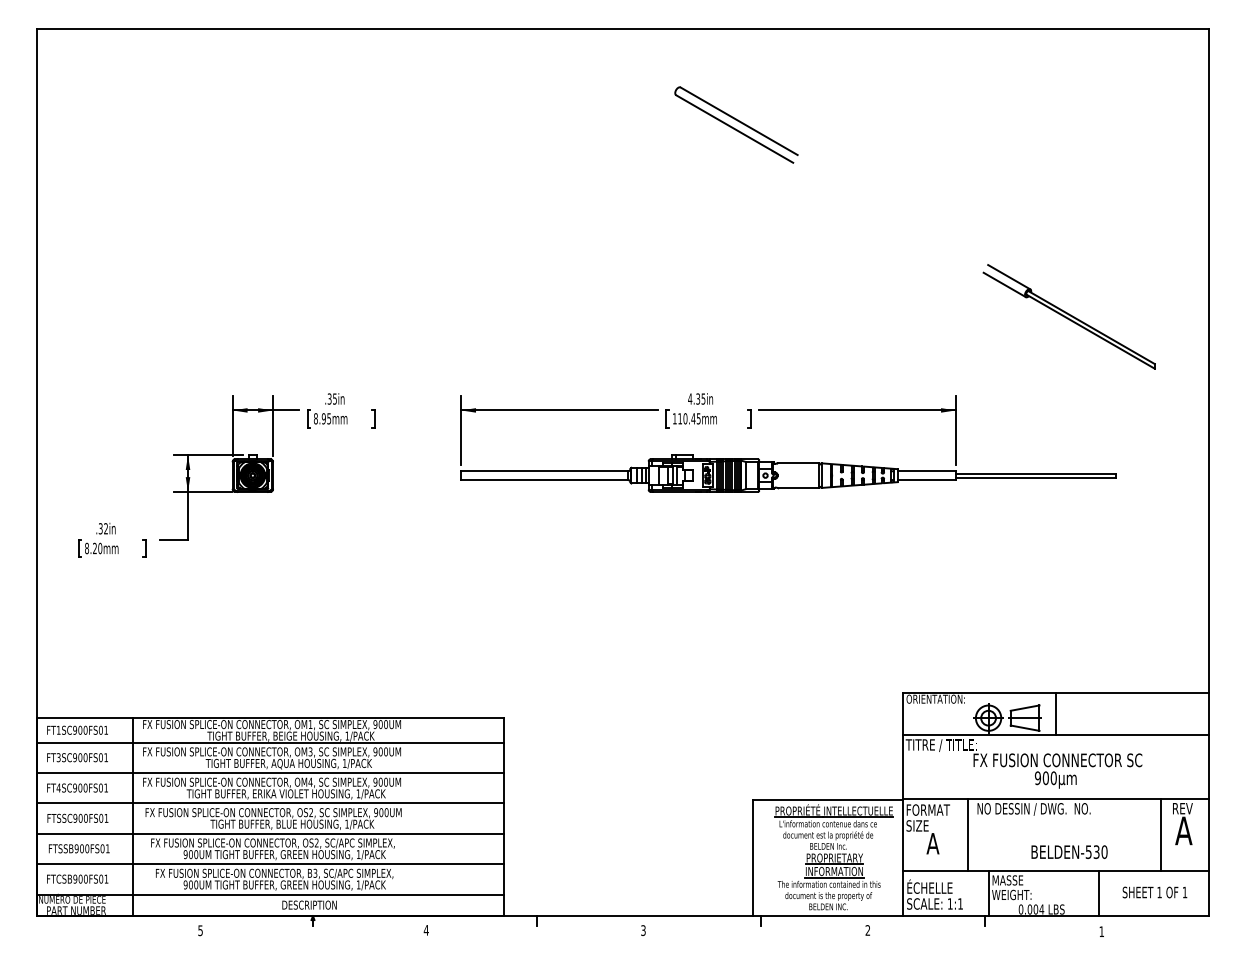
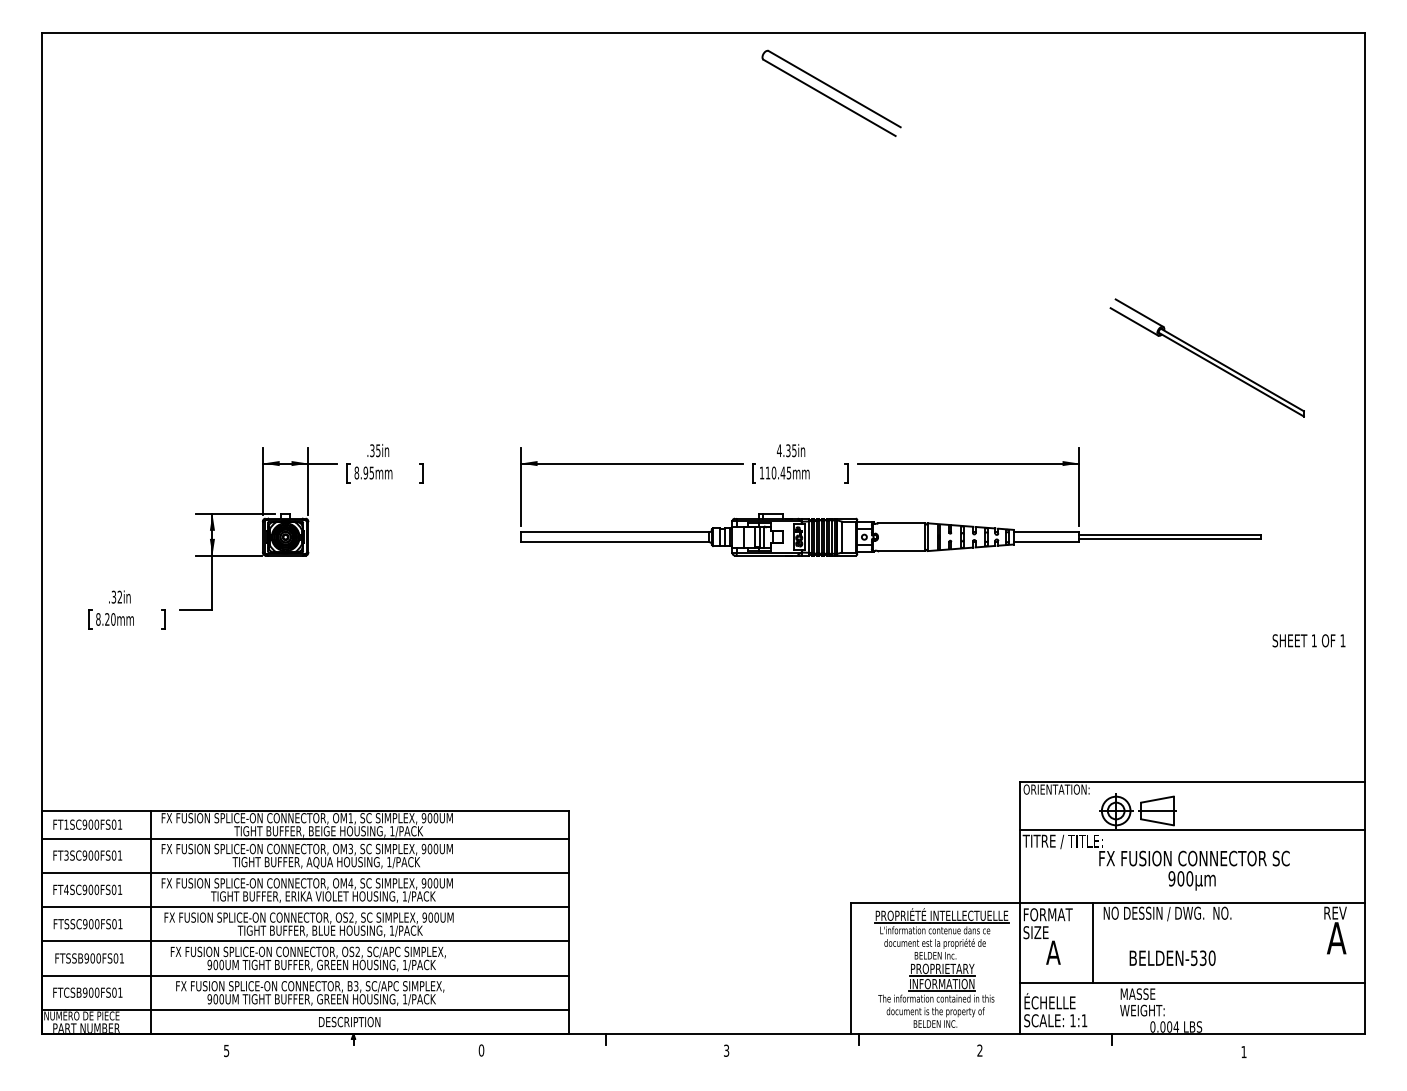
part: (736, 124) -> (831, 92), moved
line: (1056, 714) -> (1192, 806), removed
line: (1160, 834) -> (1310, 942), removed
text: (1069, 851) -> (1172, 957), moved
text: (1154, 892) -> (1308, 640), moved
line: (988, 893) -> (1116, 1008), removed
line: (1099, 893) -> (1241, 1008), removed
text: (426, 930) -> (481, 1050), 4 -> 0

